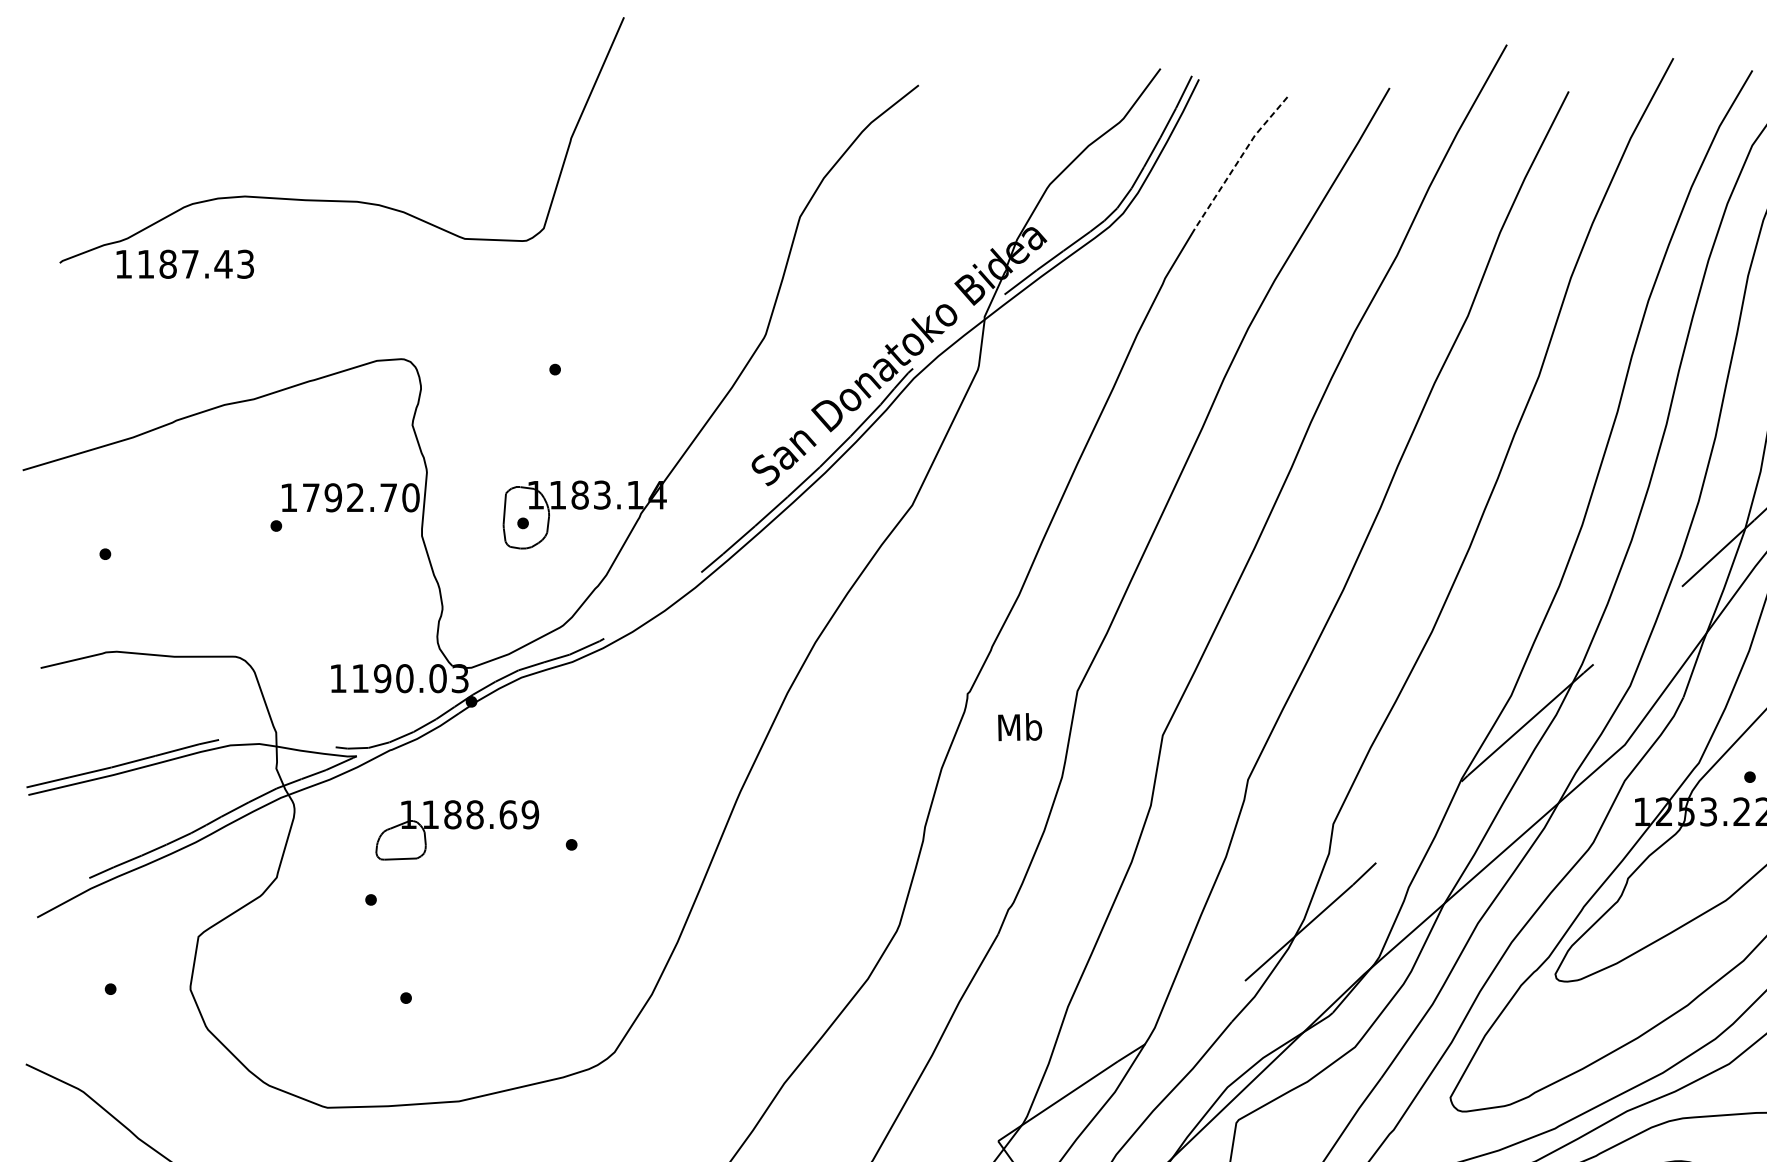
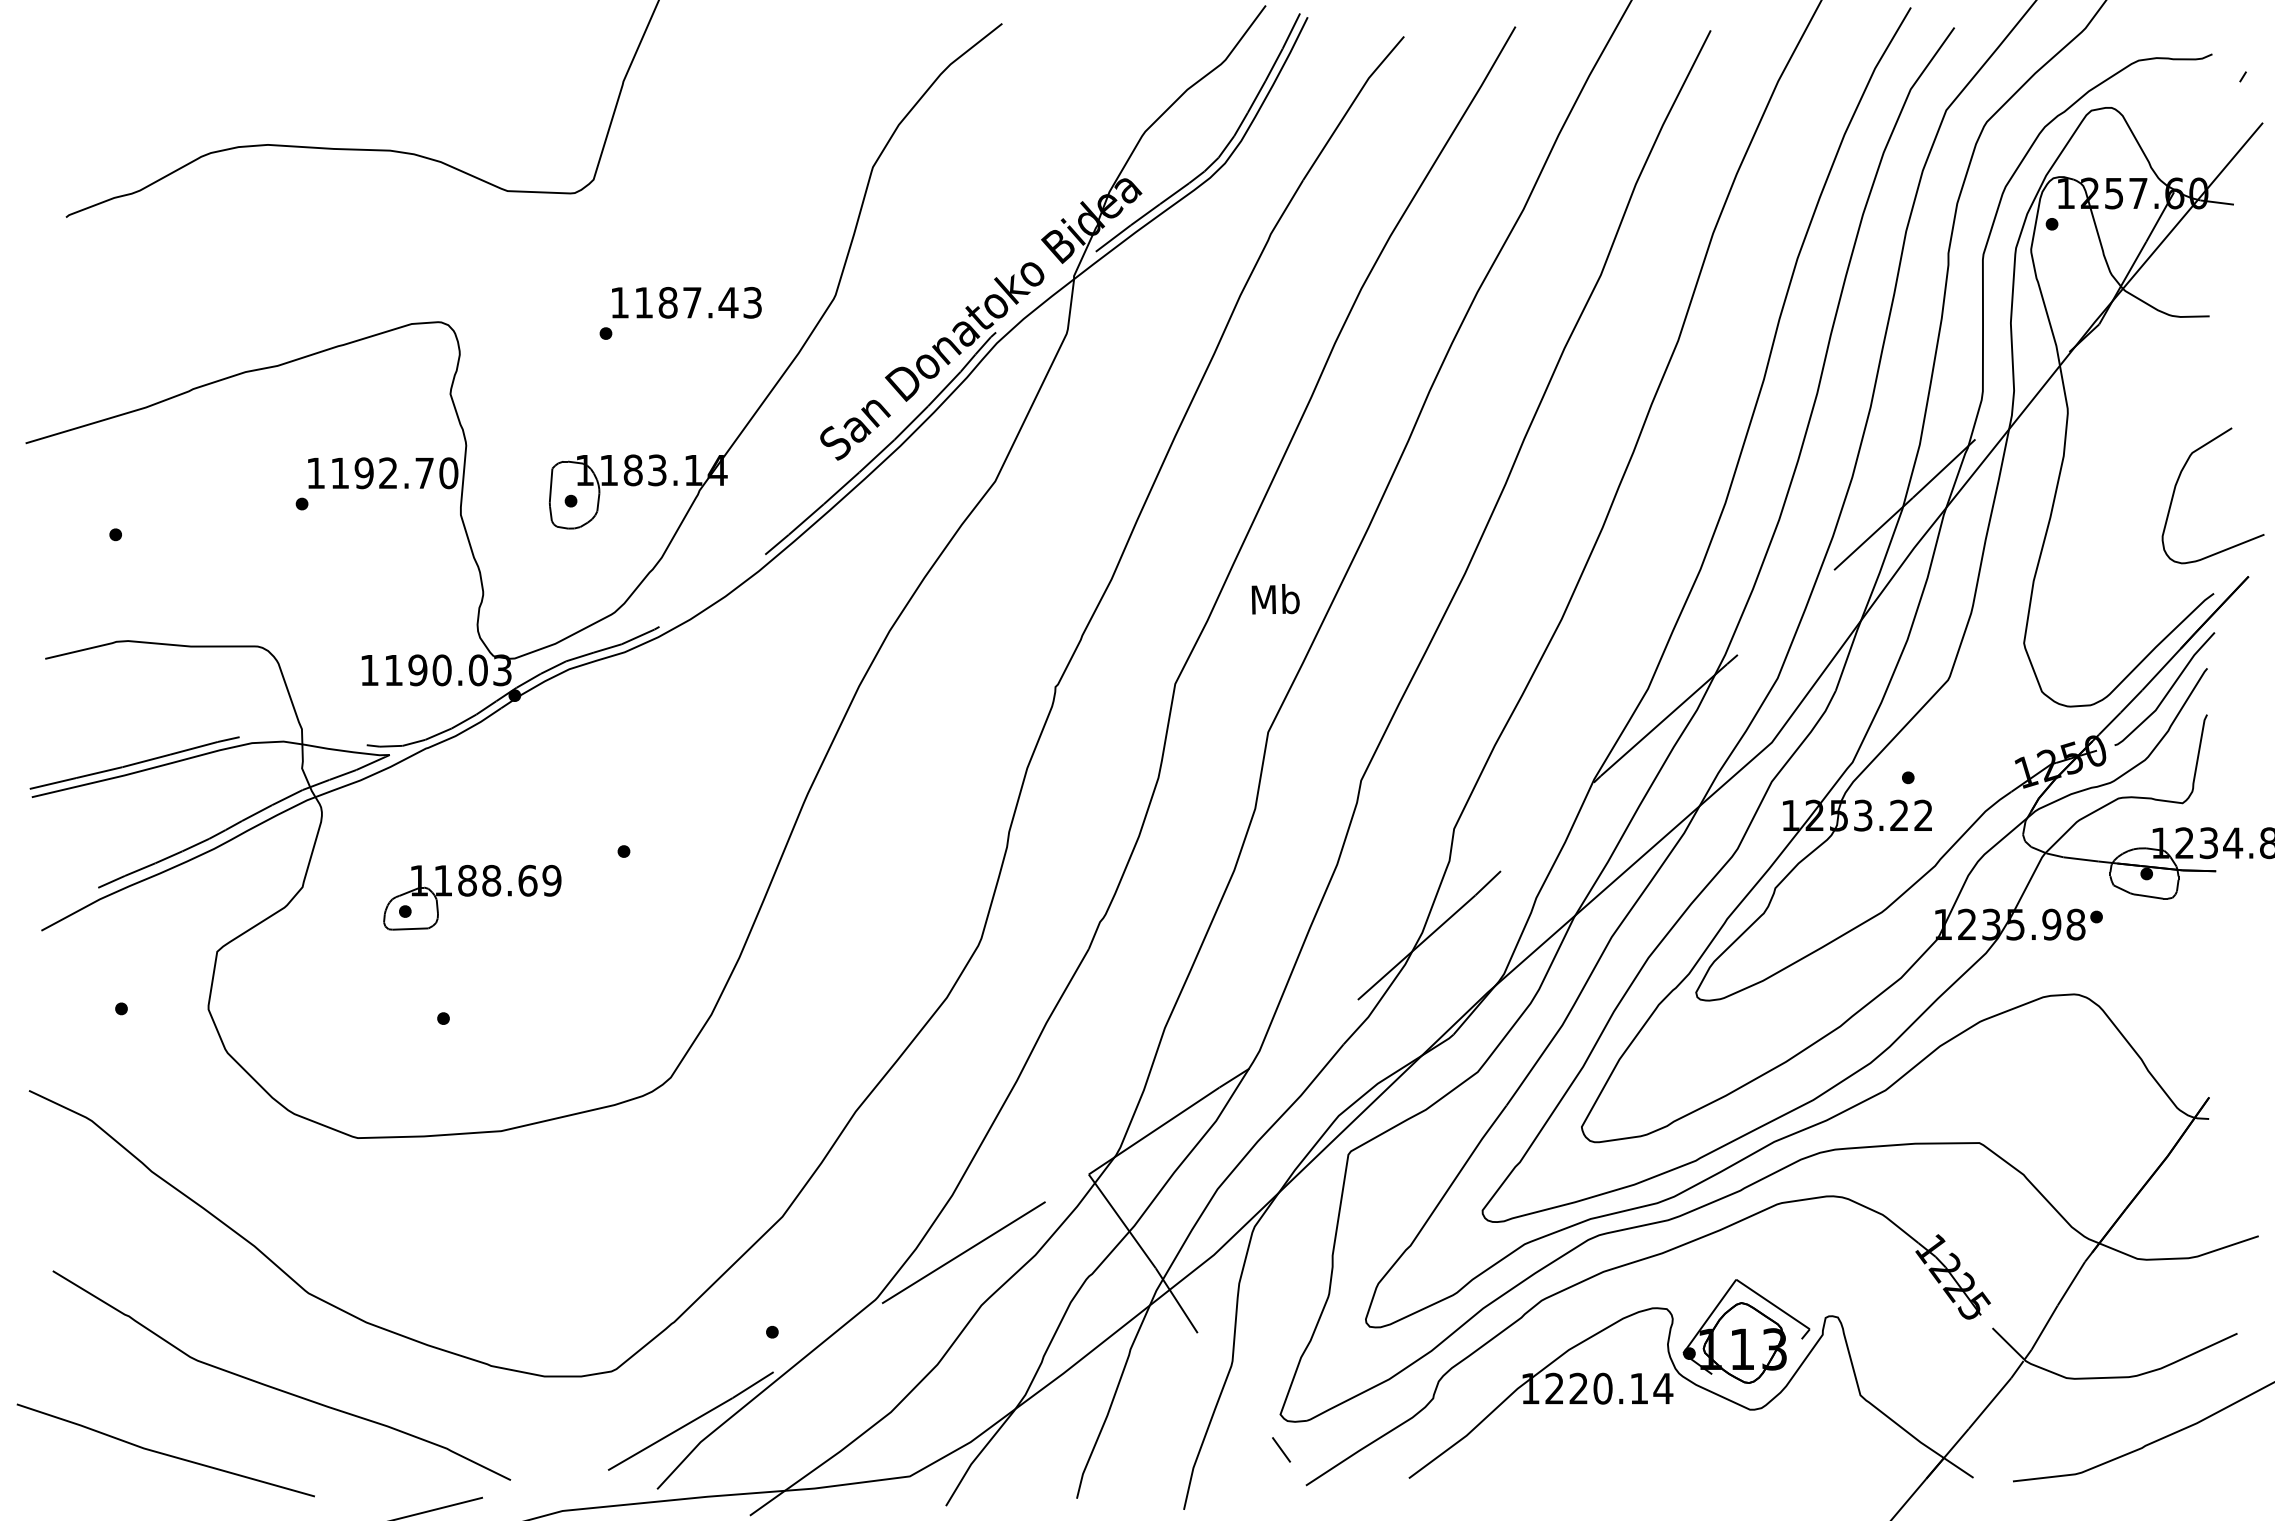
line: (1239, 160) -> (1351, 105), dashed -> solid
text: (184, 264) -> (686, 302), moved
text: (310, 497) -> (339, 472), 1792.70 -> 1192.70
text: (1019, 727) -> (1275, 599), moved
part: (457, 830) -> (472, 897), moved

